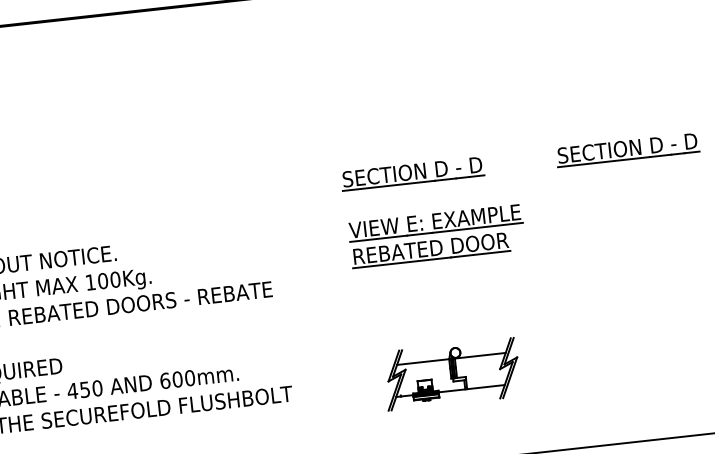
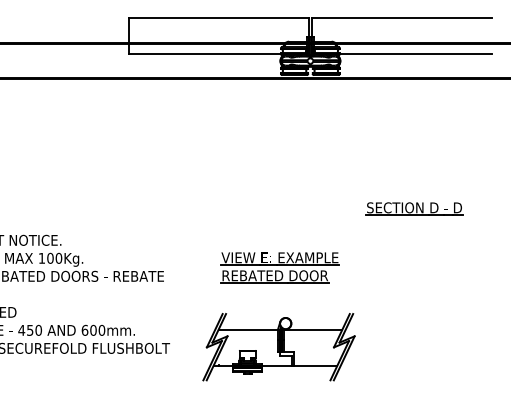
part: (412, 173) -> (267, 208), removed
part: (435, 235) -> (279, 267), moved
part: (451, 374) -> (278, 347), size x1.67

